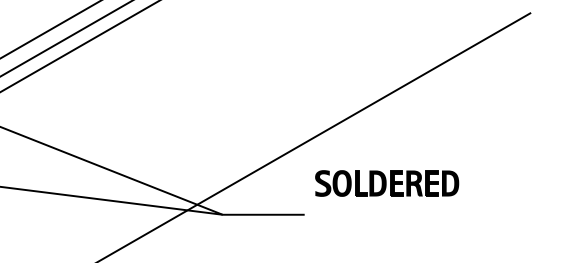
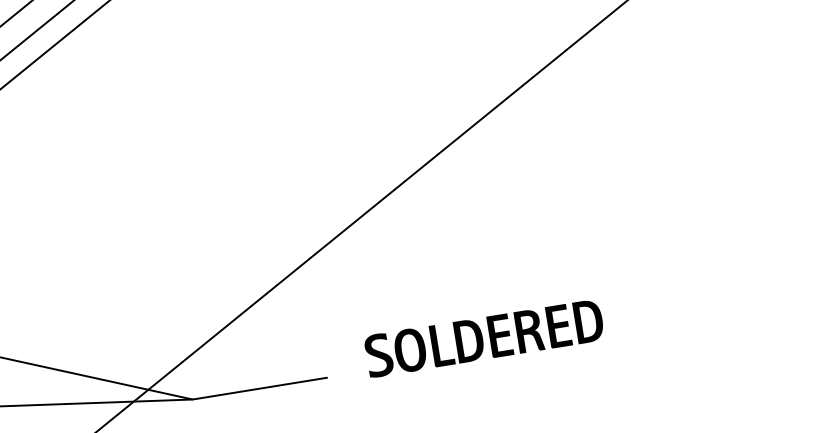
part: (387, 183) -> (485, 338), moved

